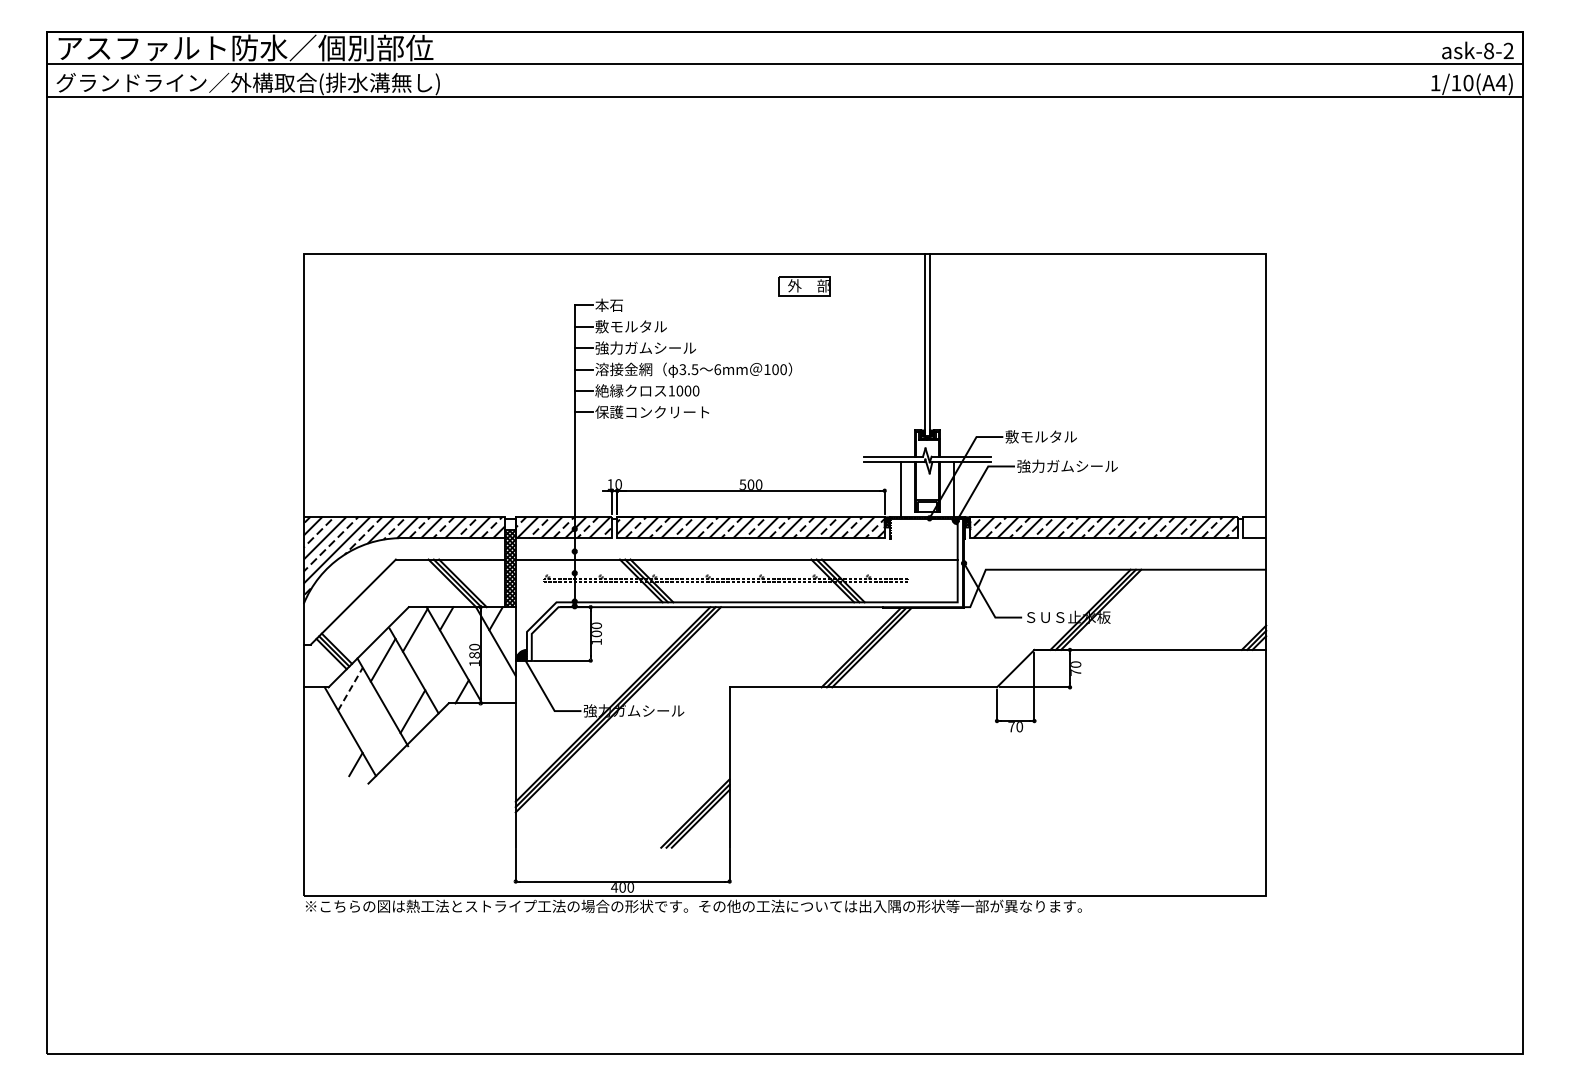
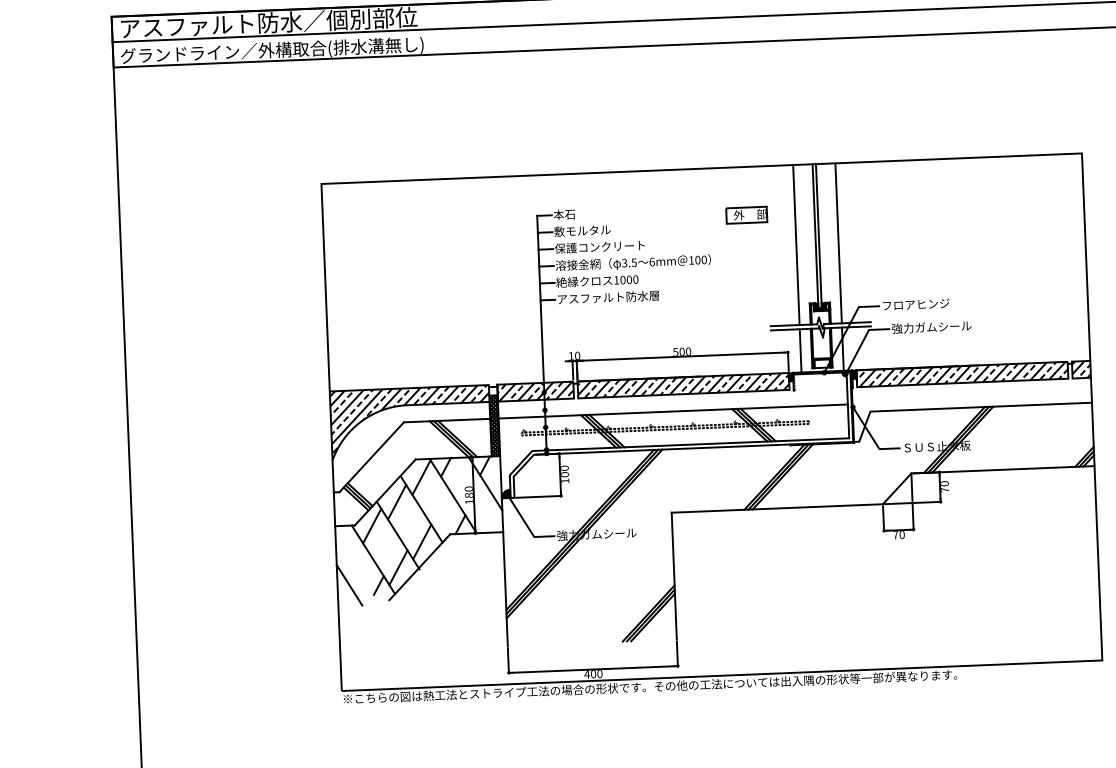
part: (804, 286) -> (746, 215), moved
text: (652, 347) -> (599, 246), 強力ガムシール -> 保護コンクリート
line: (900, 355) -> (796, 245), added
line: (954, 355) -> (838, 243), added
text: (659, 411) -> (607, 296), 保護コンクリート -> アスファルト防水層
text: (1048, 436) -> (915, 304), 敷モルタル -> フロアヒンジ
hatch: (1254, 527) -> (1081, 369), added
line: (350, 689) -> (372, 526), dashed -> solid
line: (381, 742) -> (398, 567), added
line: (318, 762) -> (349, 585), added

